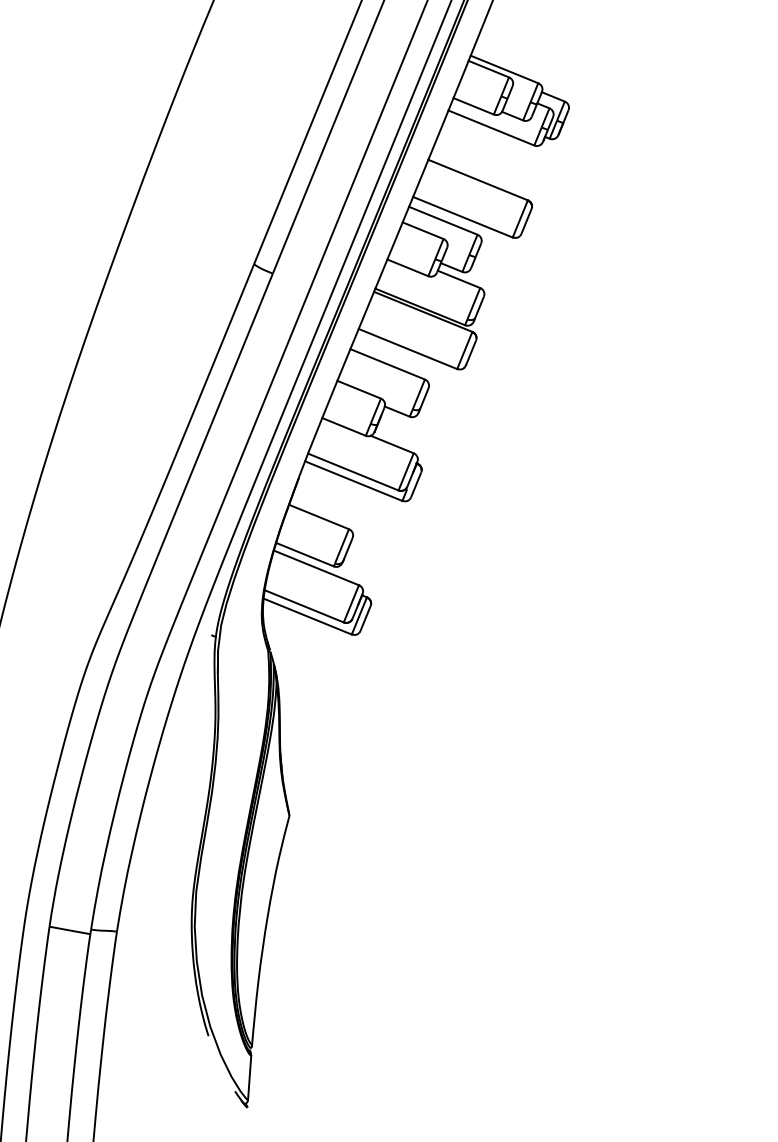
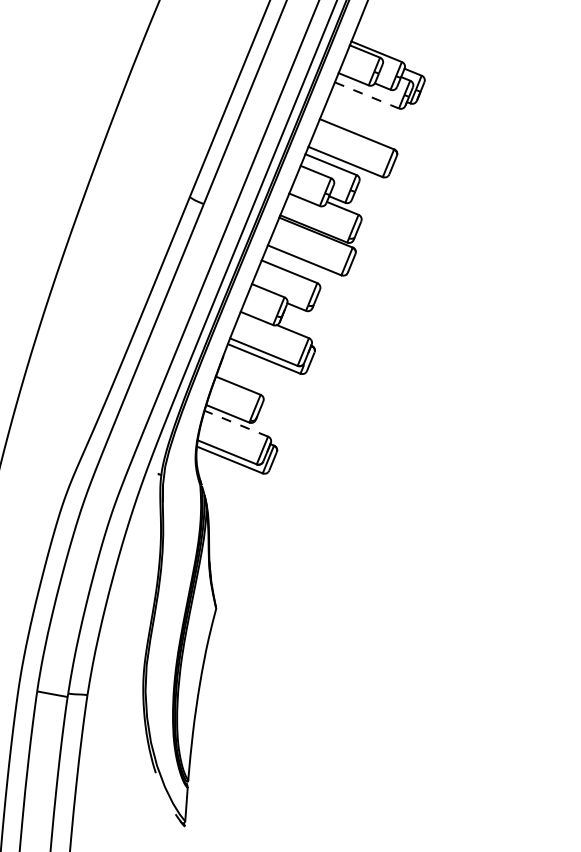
line: (491, 128) -> (366, 95), solid -> dashed
line: (316, 567) -> (236, 423), solid -> dashed

